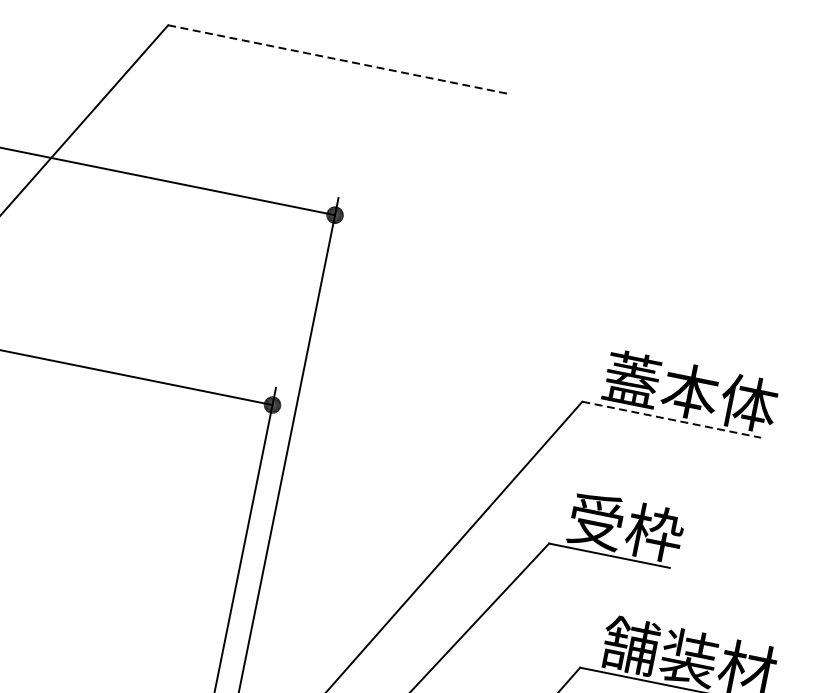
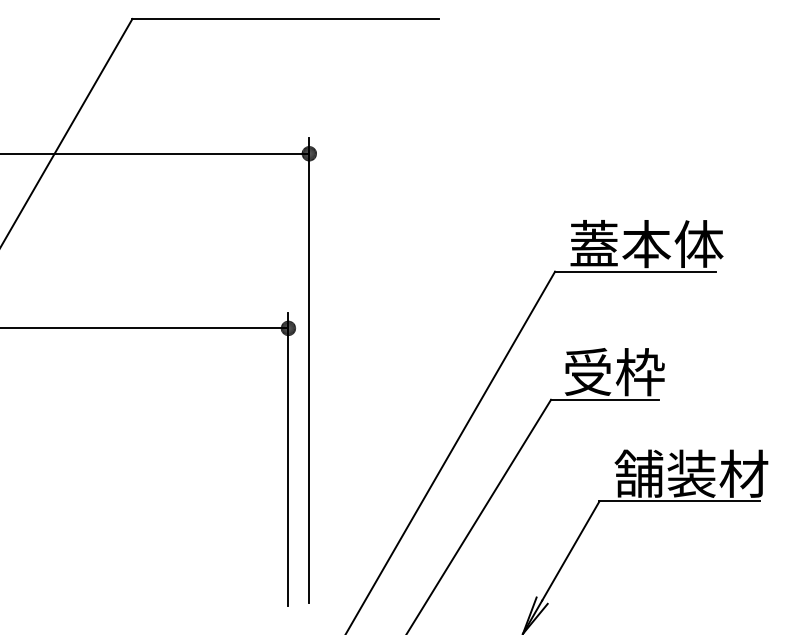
line: (339, 60) -> (286, 19), dashed -> solid
line: (671, 419) -> (635, 271), dashed -> solid

